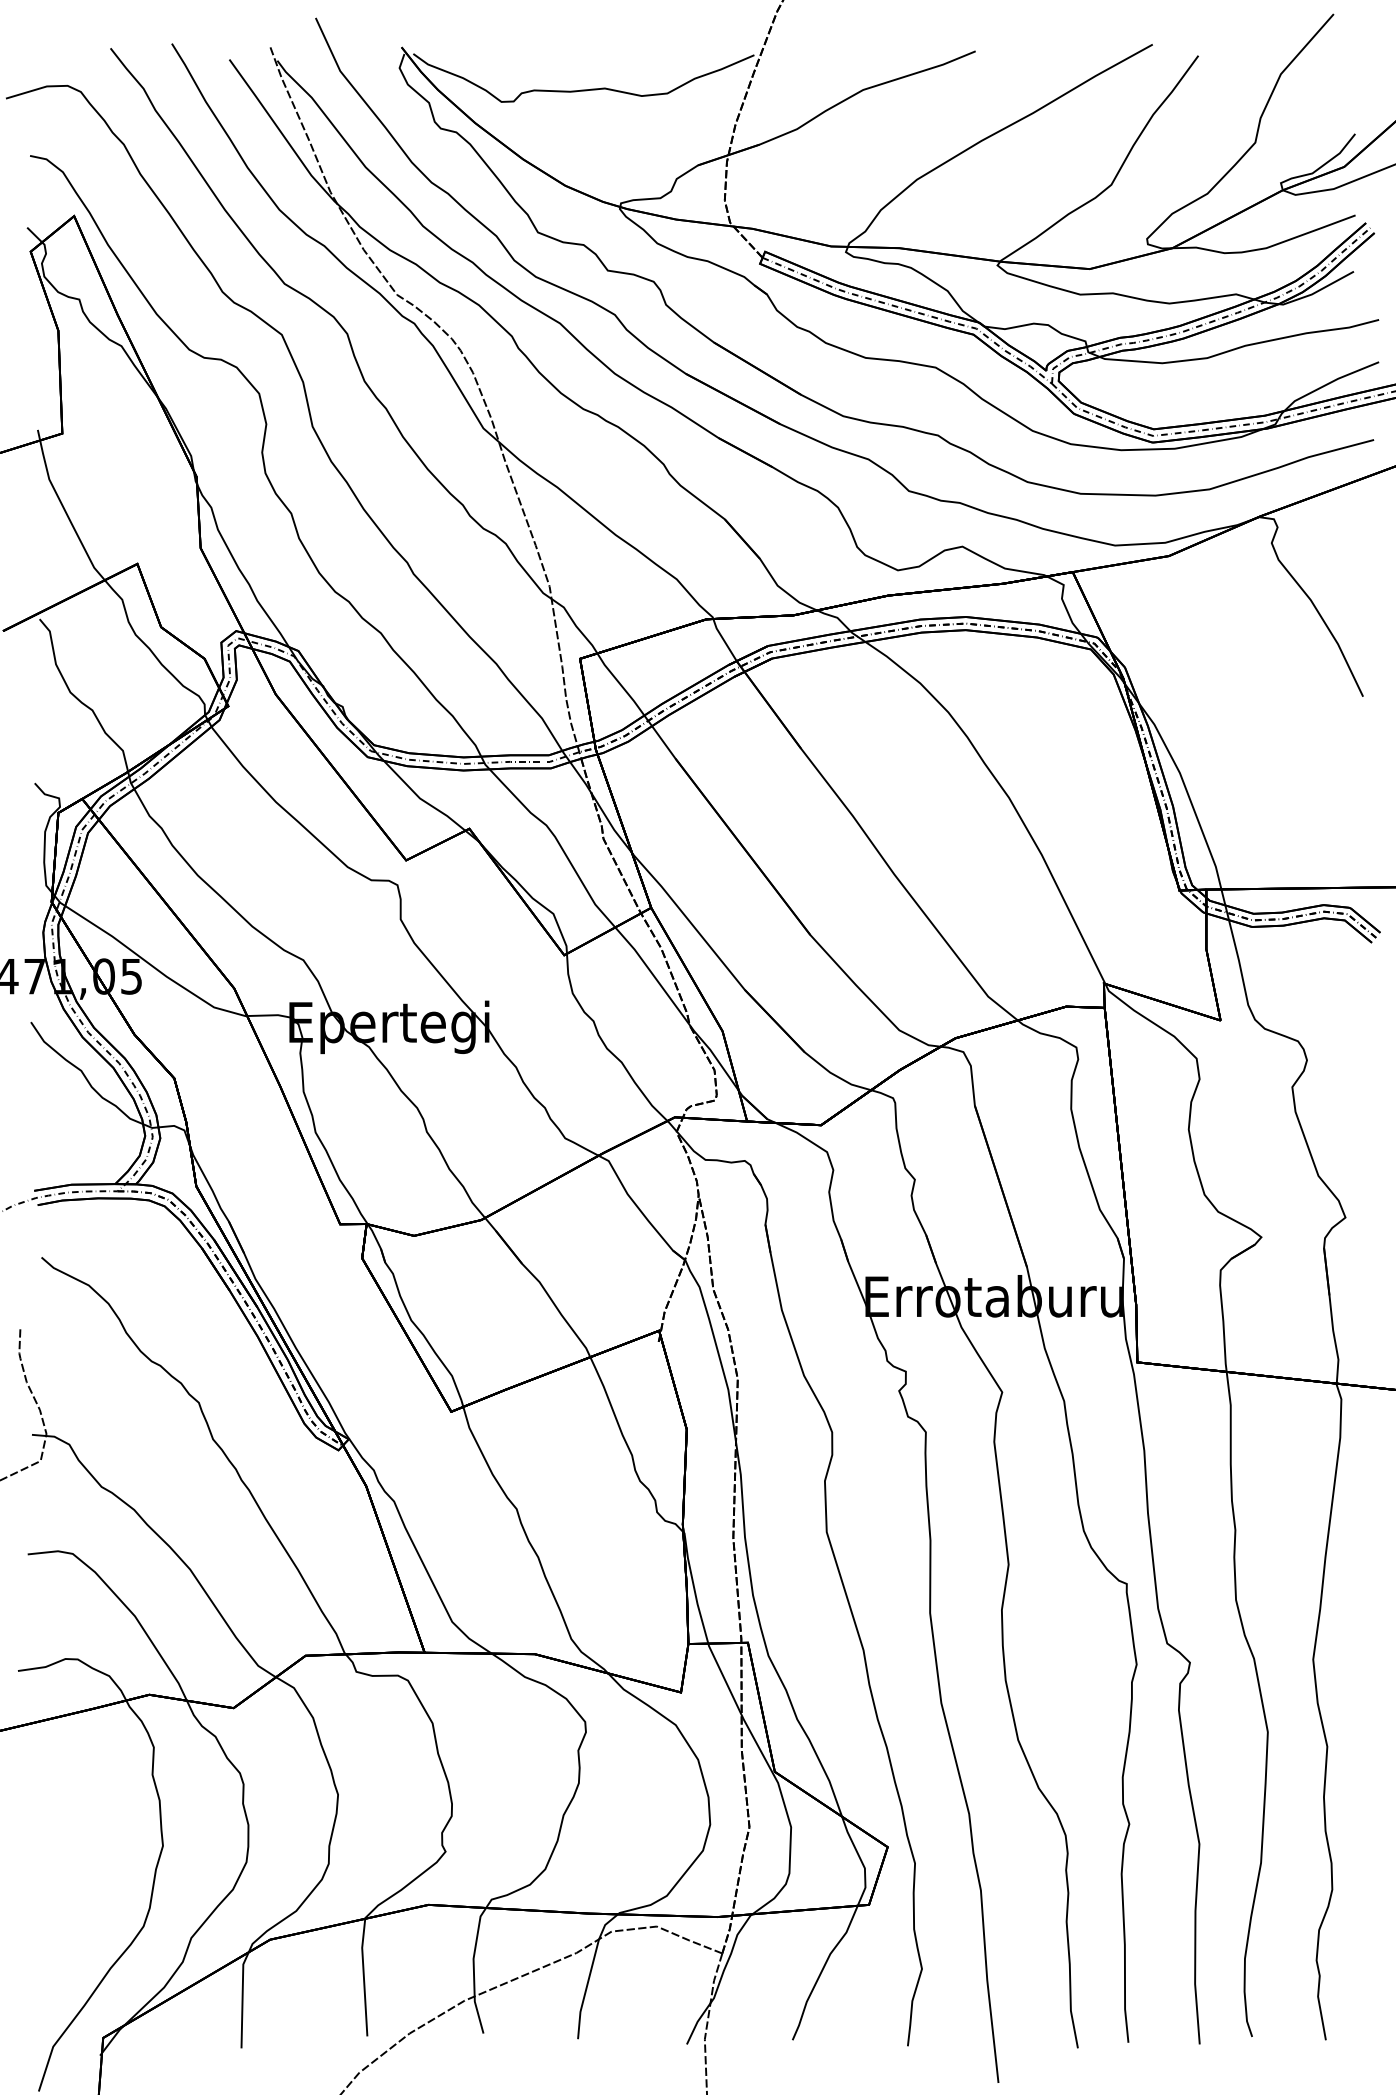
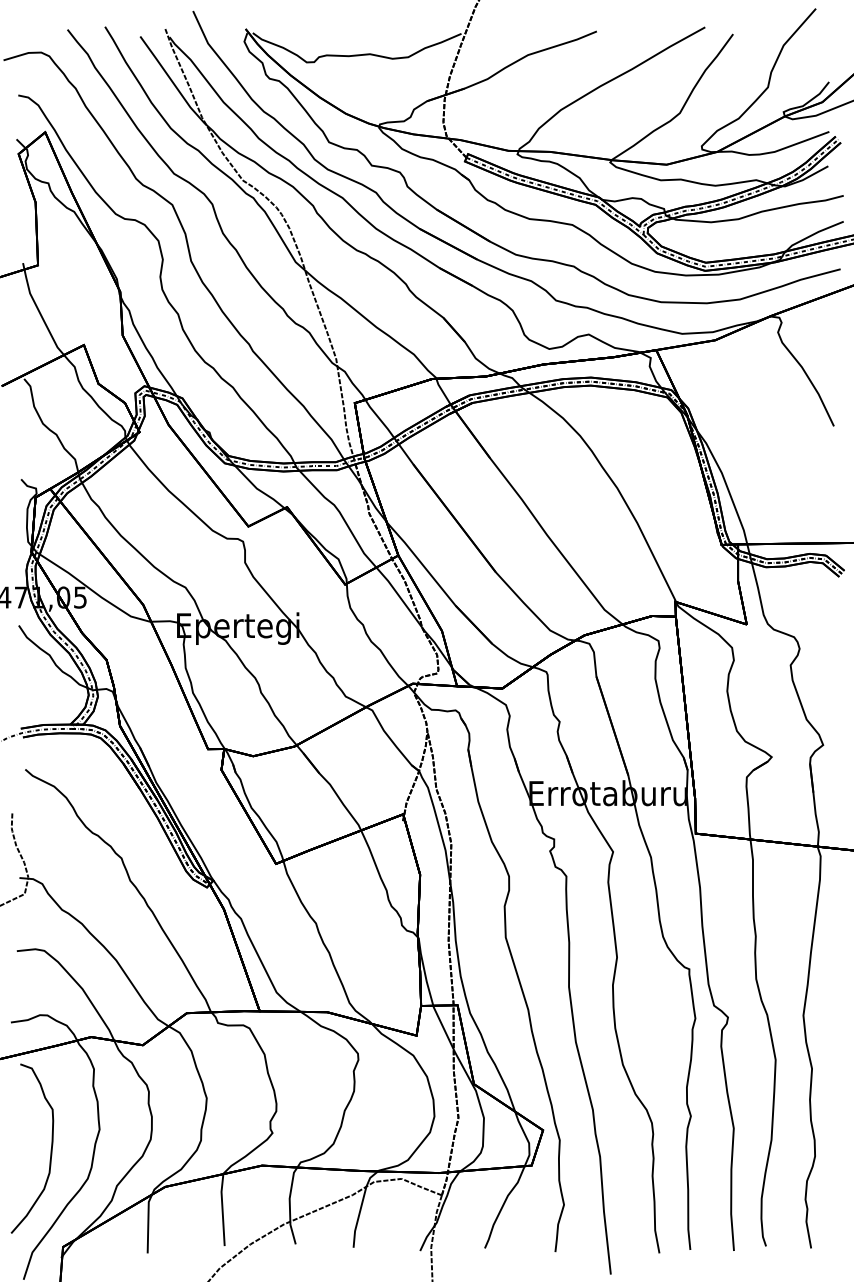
curve: (82, 1878) -> (50, 1149), added

